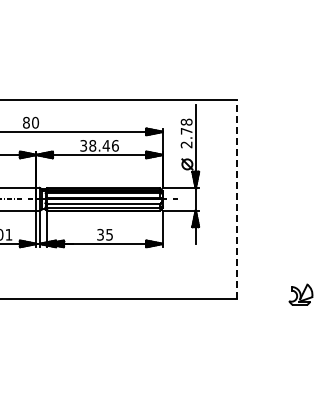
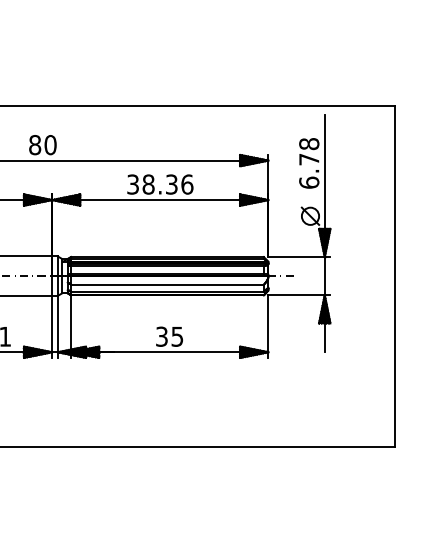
text: (186, 144) -> (308, 182), 2.78 -> 6.78
text: (106, 145) -> (172, 183), 38.46 -> 38.36
line: (237, 199) -> (396, 276), dashed -> solid

